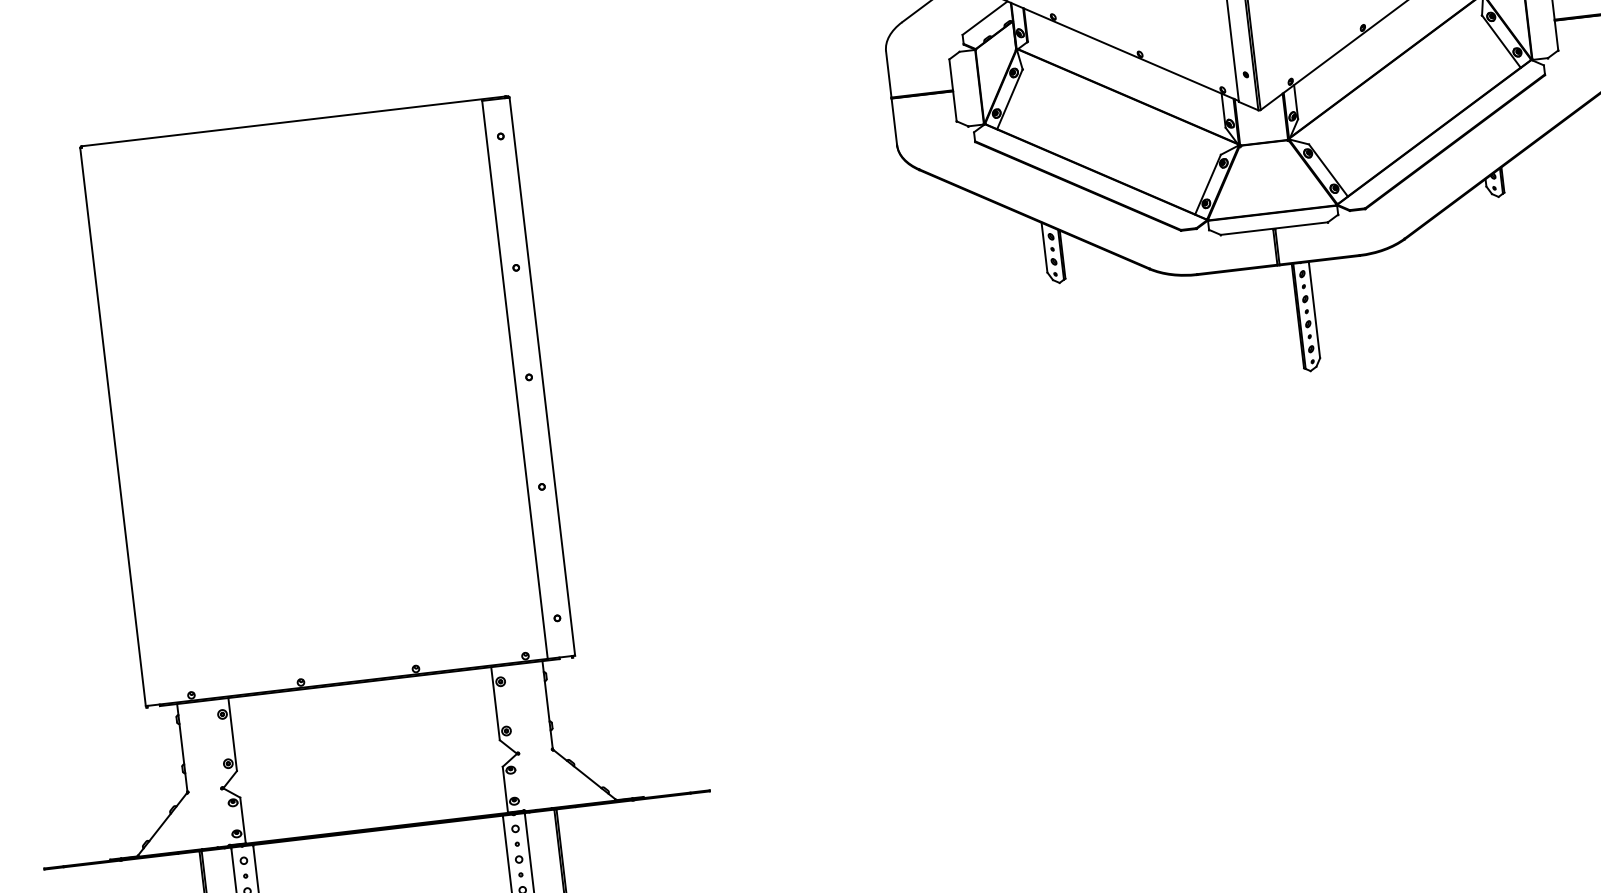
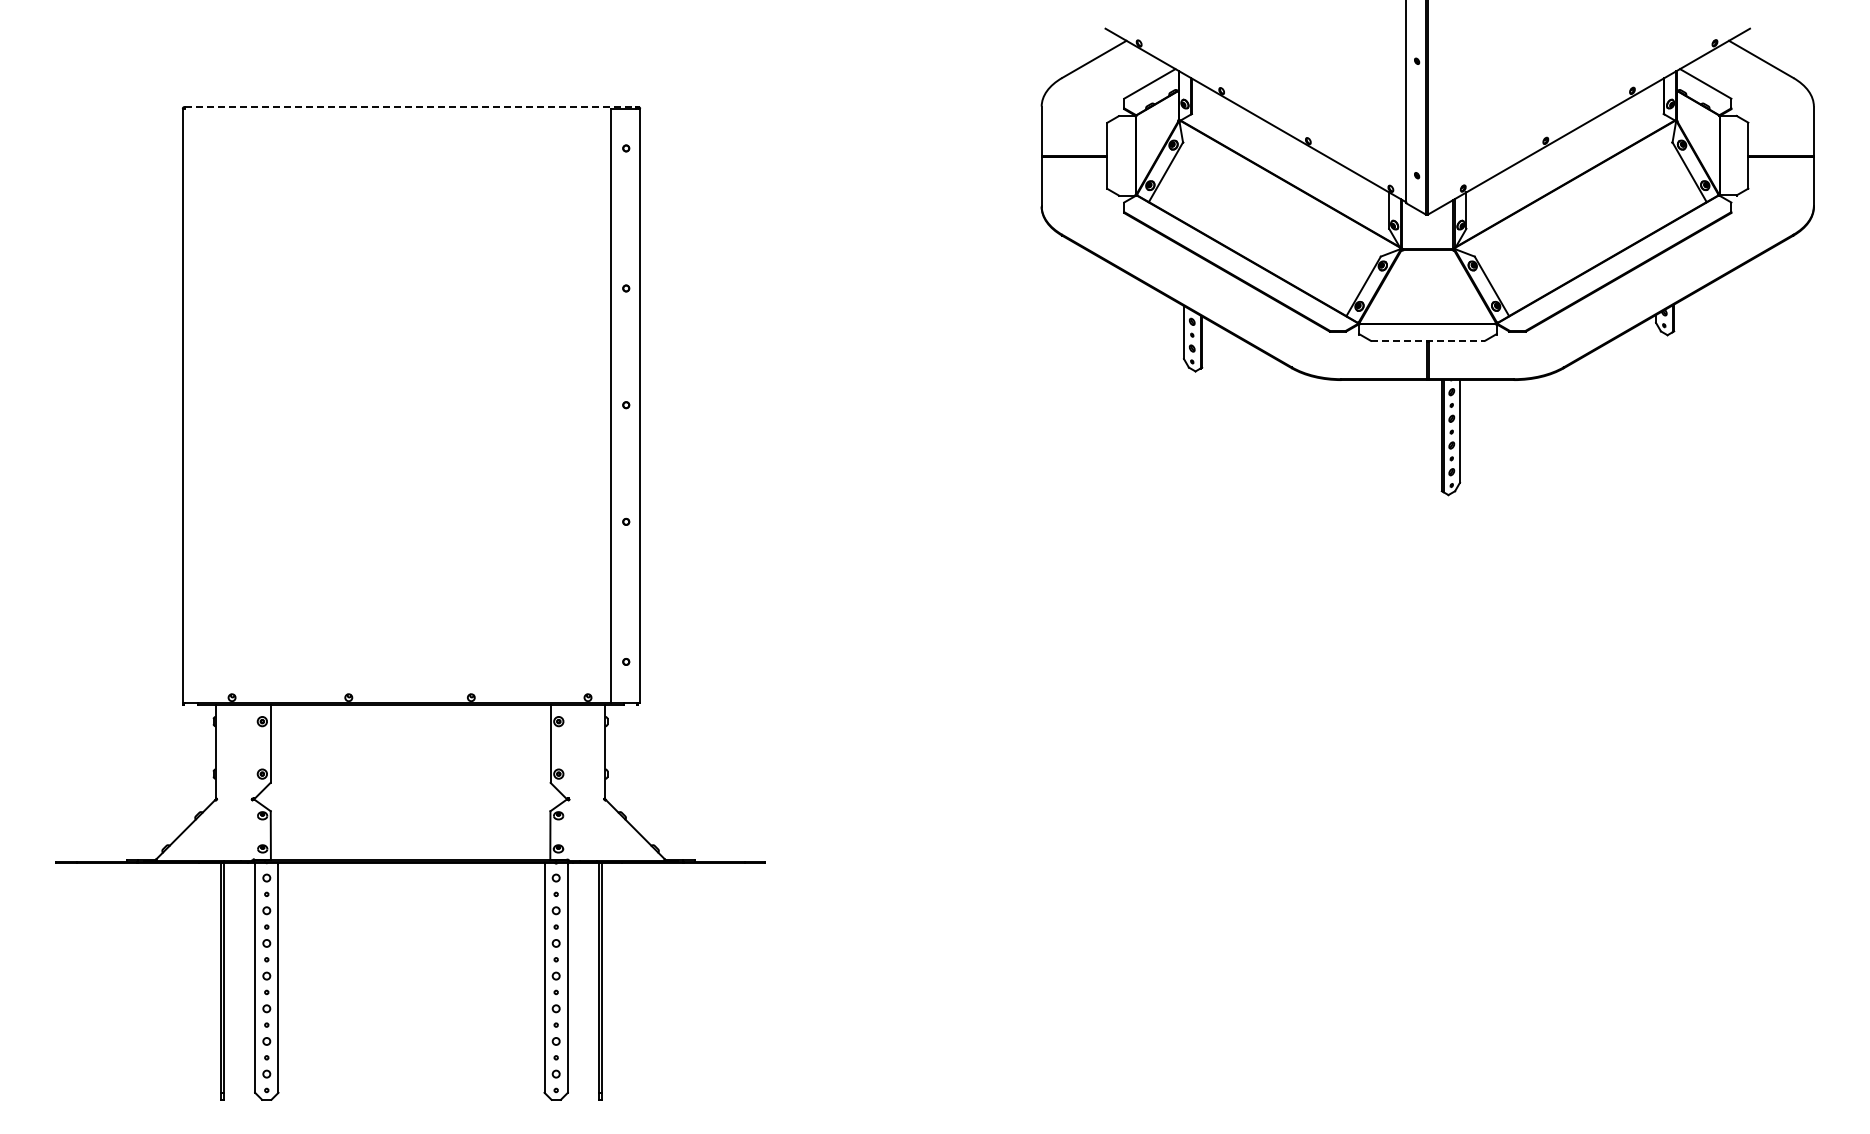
line: (293, 121) -> (410, 107), solid -> dashed
line: (1274, 228) -> (1428, 340), solid -> dashed

